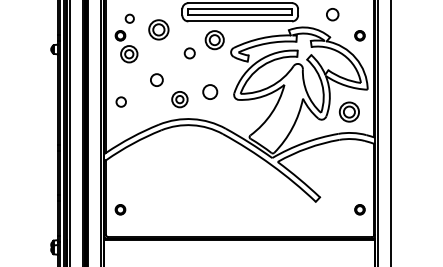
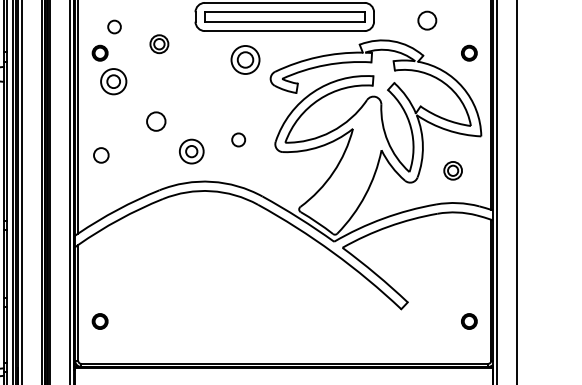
part: (158, 29) -> (158, 43), size x0.6
circle: (189, 53) -> (206, 80), removed
circle: (210, 91) -> (238, 139), size x0.6
part: (349, 111) -> (453, 169), size x0.6

